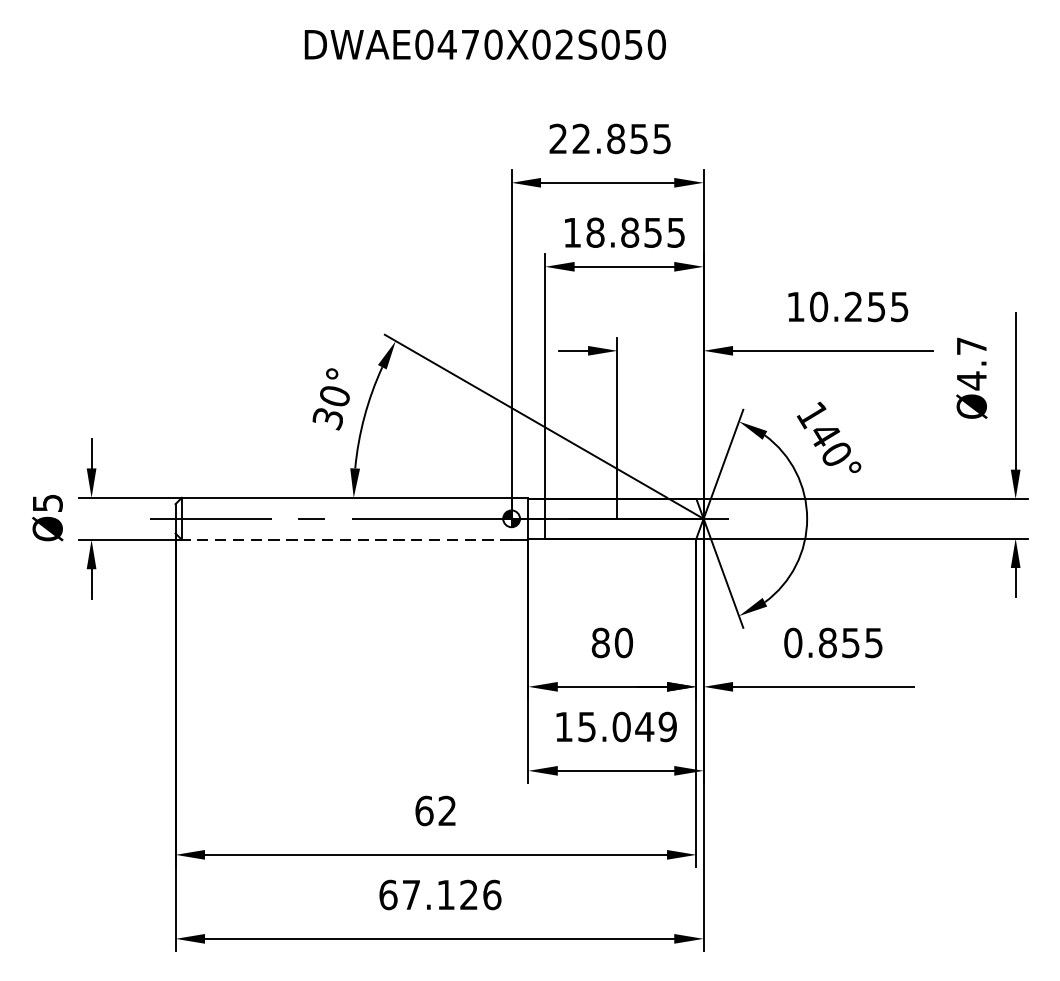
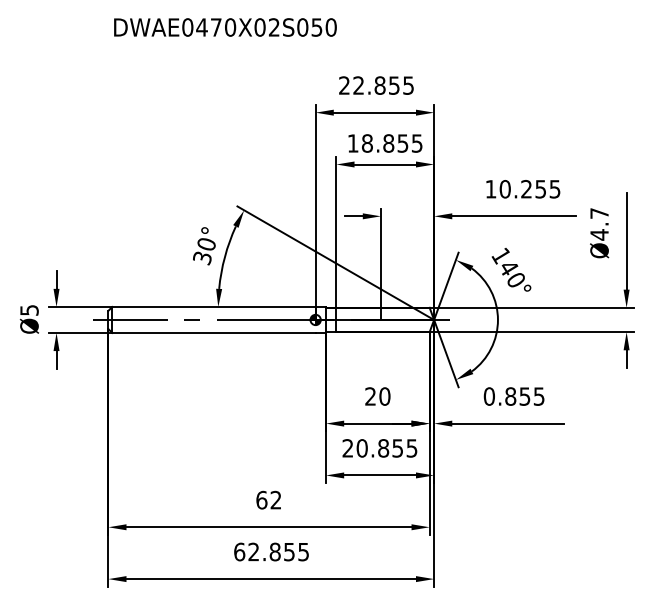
text: (485, 44) -> (225, 27), moved
line: (346, 539) -> (213, 332), dashed -> solid
text: (600, 642) -> (370, 396), 80 -> 20
text: (615, 727) -> (379, 448), 15.049 -> 20.855
text: (451, 894) -> (278, 551), 67.126 -> 62.855

